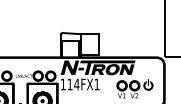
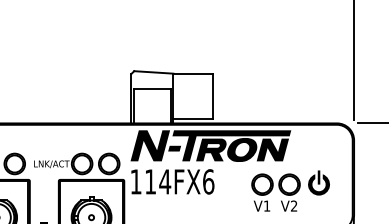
text: (96, 84) -> (207, 181), 114FX1 -> 114FX6

